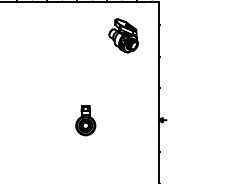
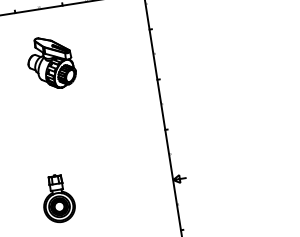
part: (123, 35) -> (51, 62), moved

